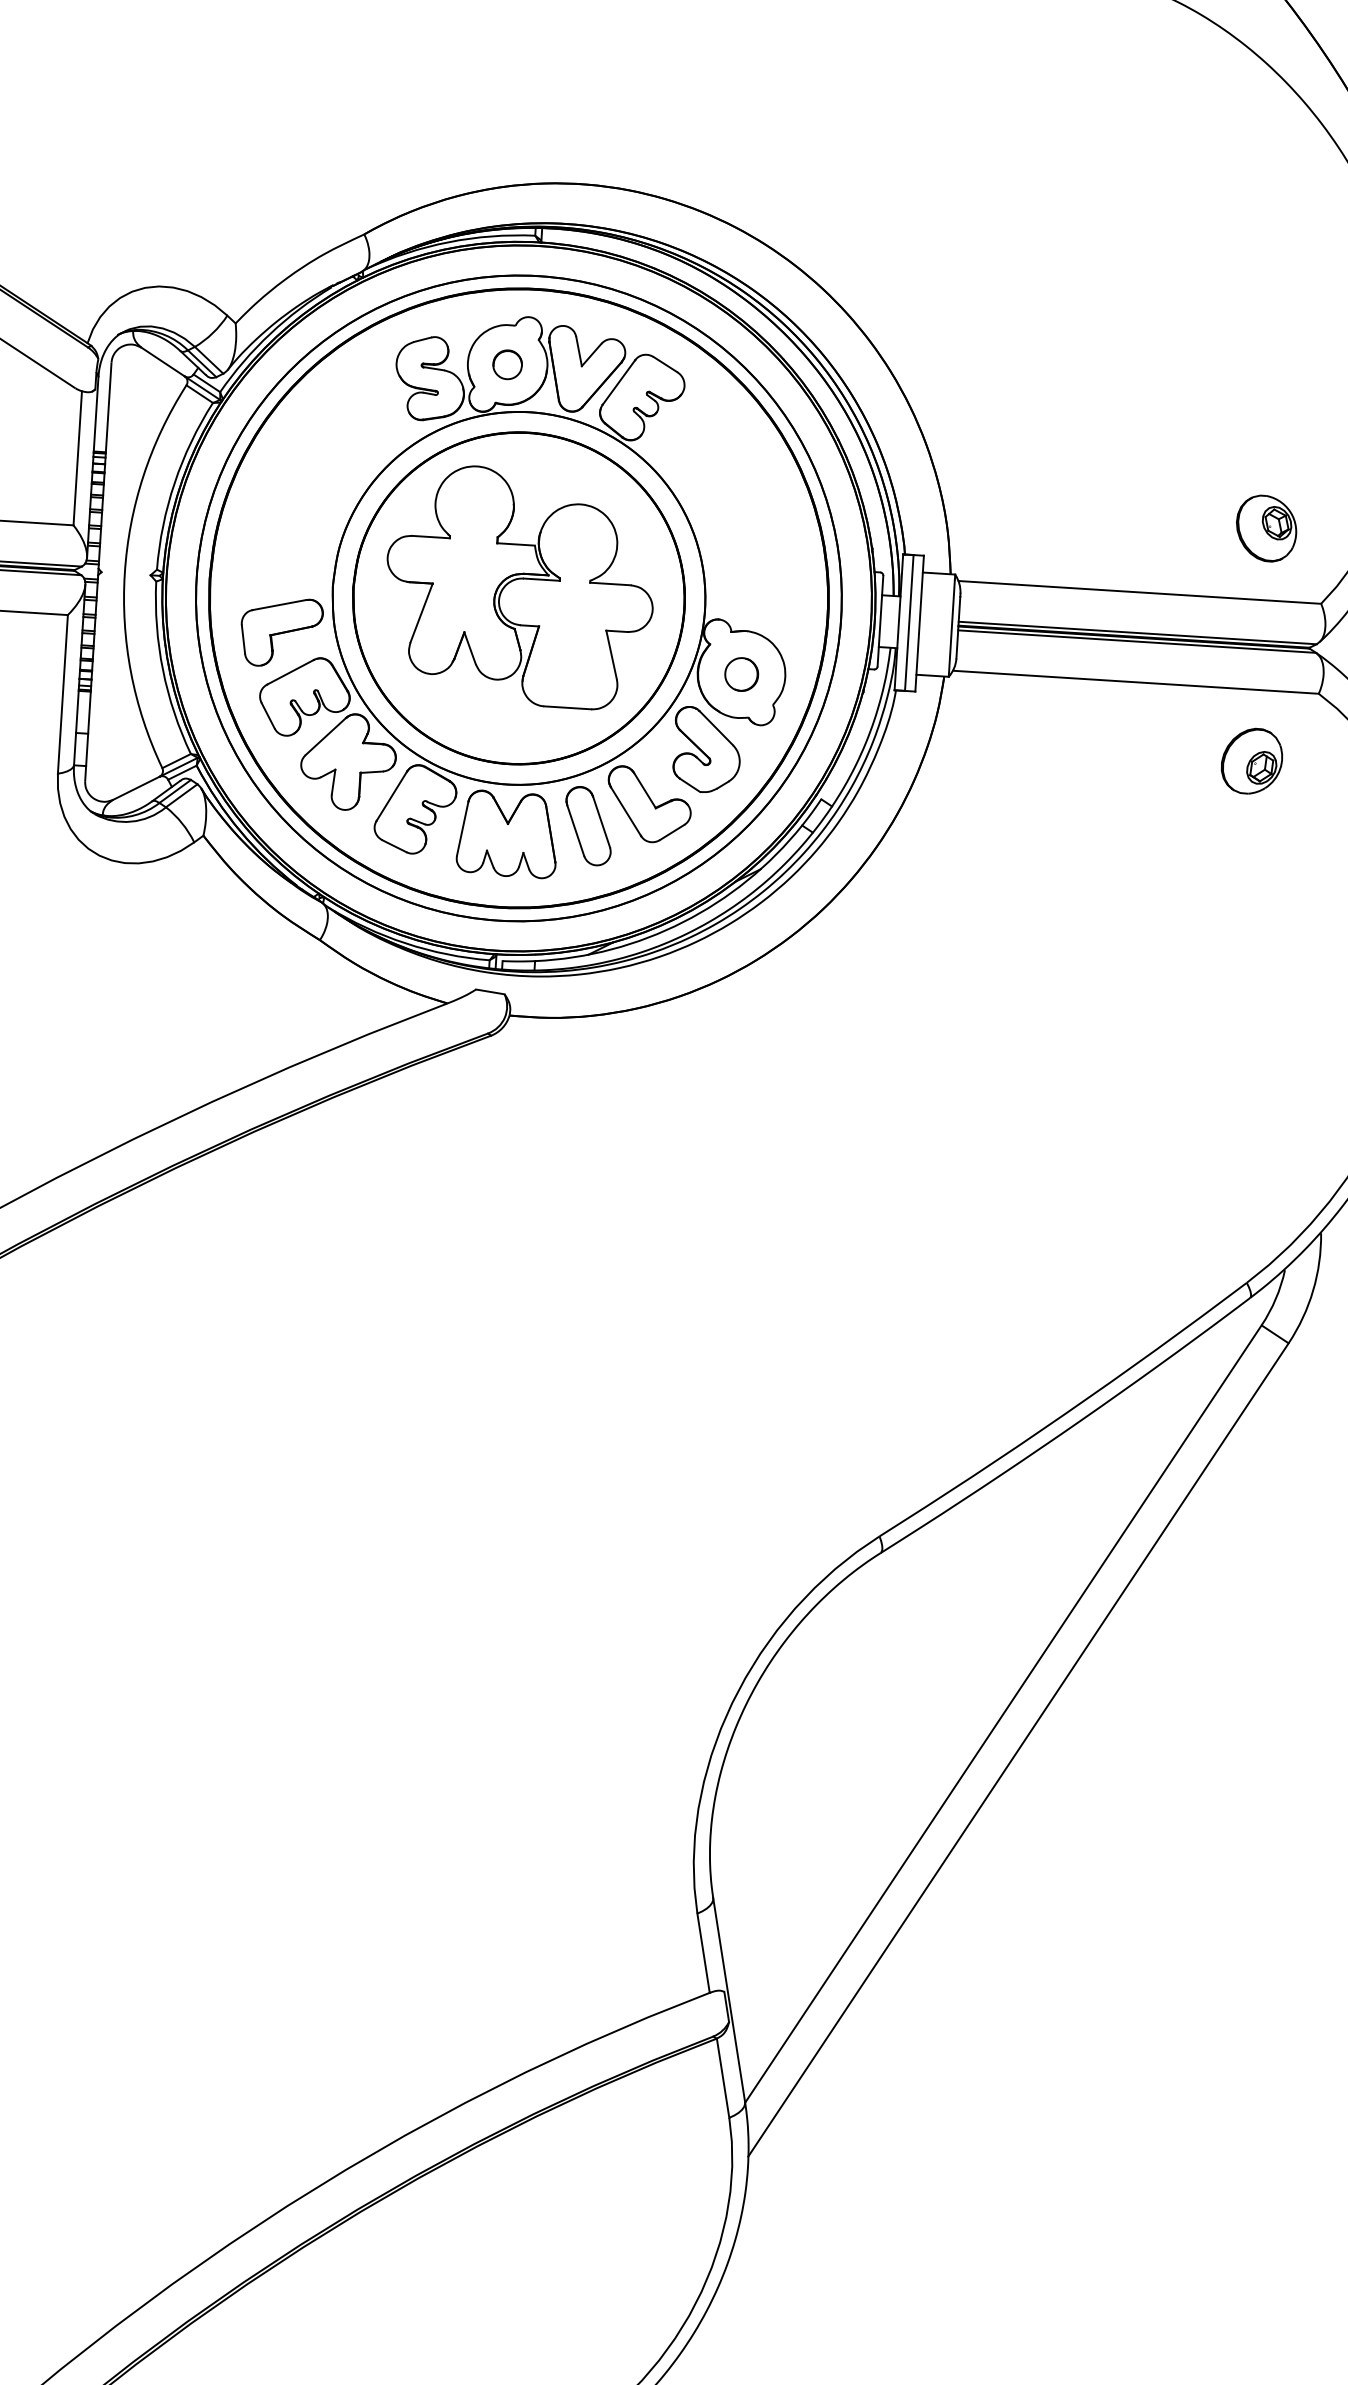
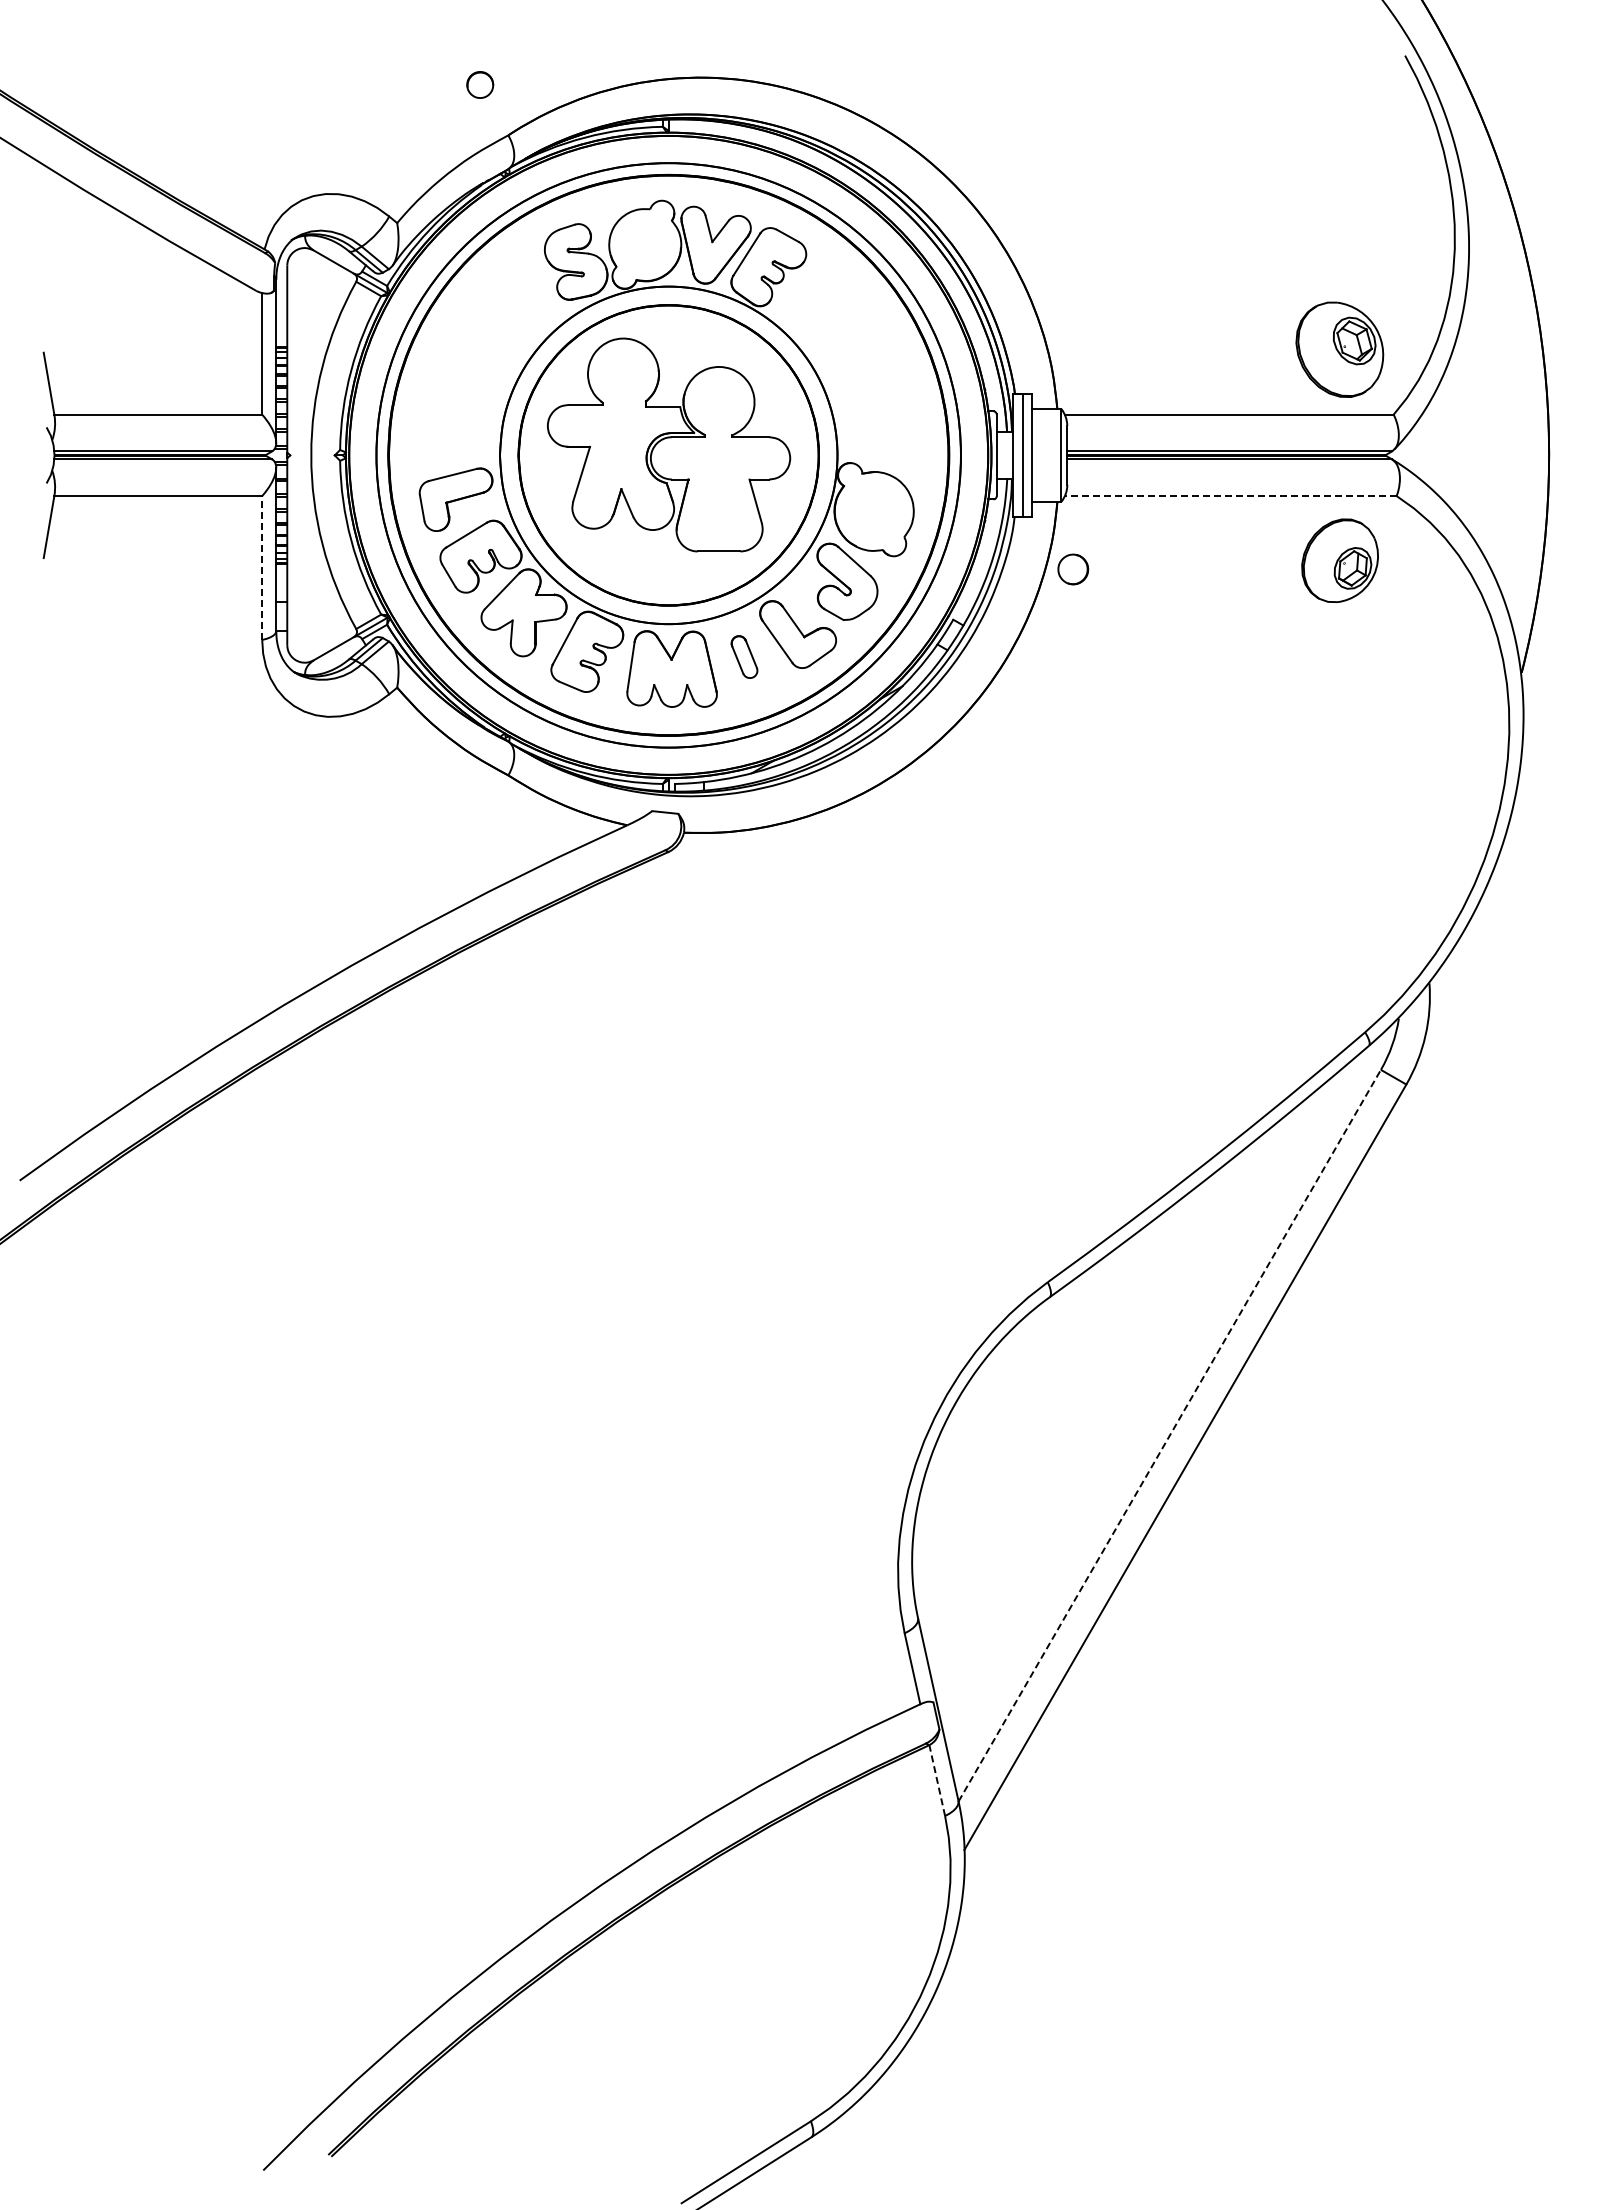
part: (507, 364) -> (480, 84), moved
part: (1267, 528) -> (1340, 349), size x1.6
part: (741, 674) -> (1073, 569), moved
line: (1135, 682) -> (1230, 496), solid -> dashed
line: (63, 694) -> (262, 568), solid -> dashed
part: (1252, 760) -> (1340, 560), size x1.4
part: (588, 825) -> (744, 656), size x0.6
line: (1004, 1713) -> (1170, 1435), solid -> dashed
line: (723, 2078) -> (937, 1780), solid -> dashed

